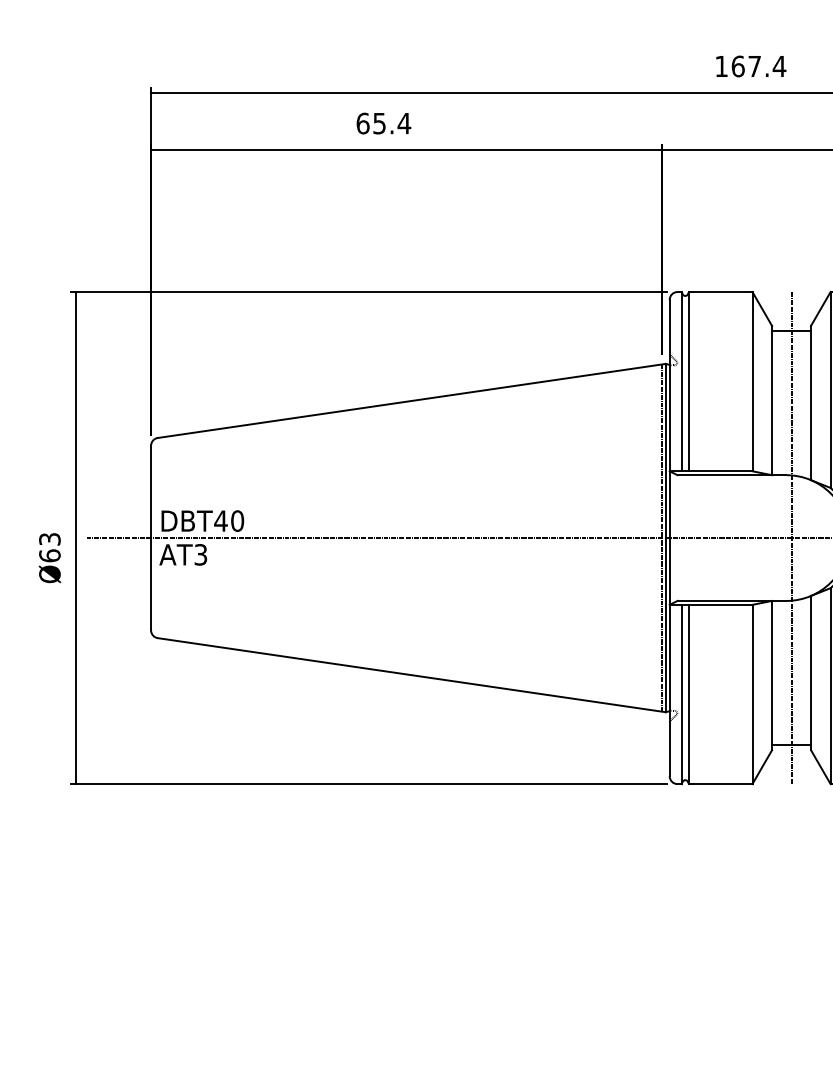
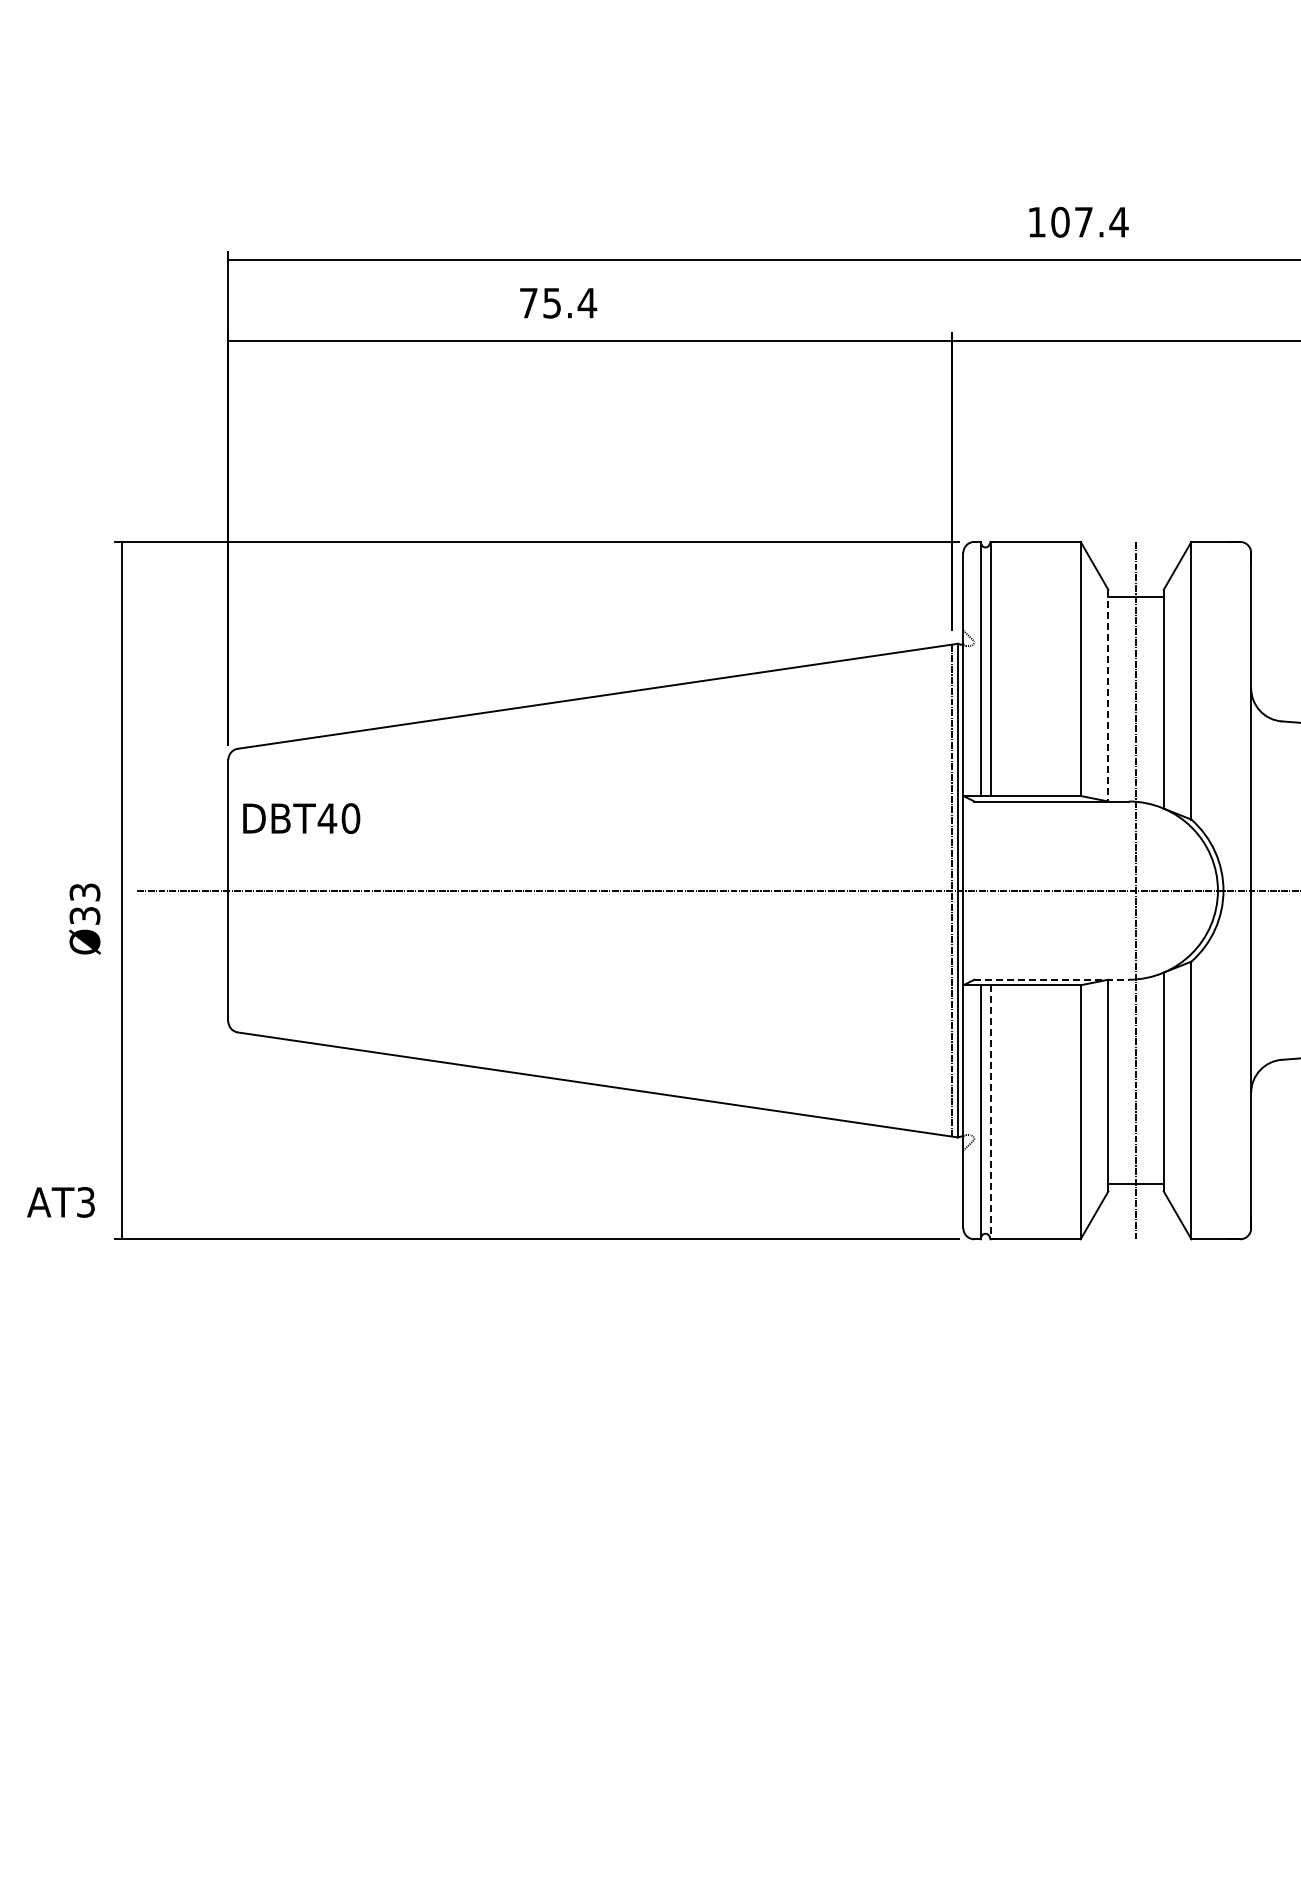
text: (738, 65) -> (1060, 221), 167.4 -> 107.4
text: (362, 123) -> (528, 302), 65.4 -> 75.4
line: (772, 400) -> (1108, 695), solid -> dashed
text: (202, 521) -> (301, 818), moved
text: (182, 554) -> (60, 1202), moved
text: (49, 555) -> (84, 915), Ø63 -> Ø33
line: (732, 600) -> (1052, 979), solid -> dashed
line: (688, 694) -> (990, 1112), solid -> dashed

